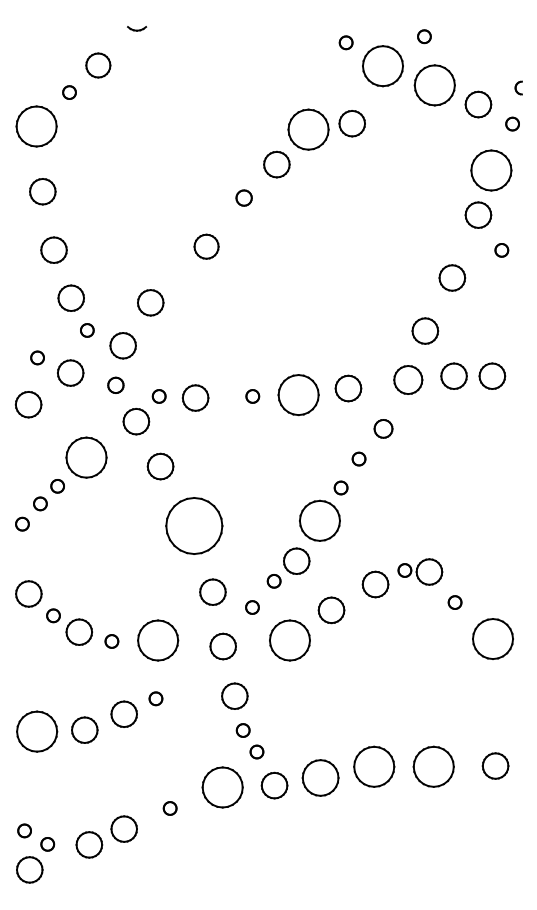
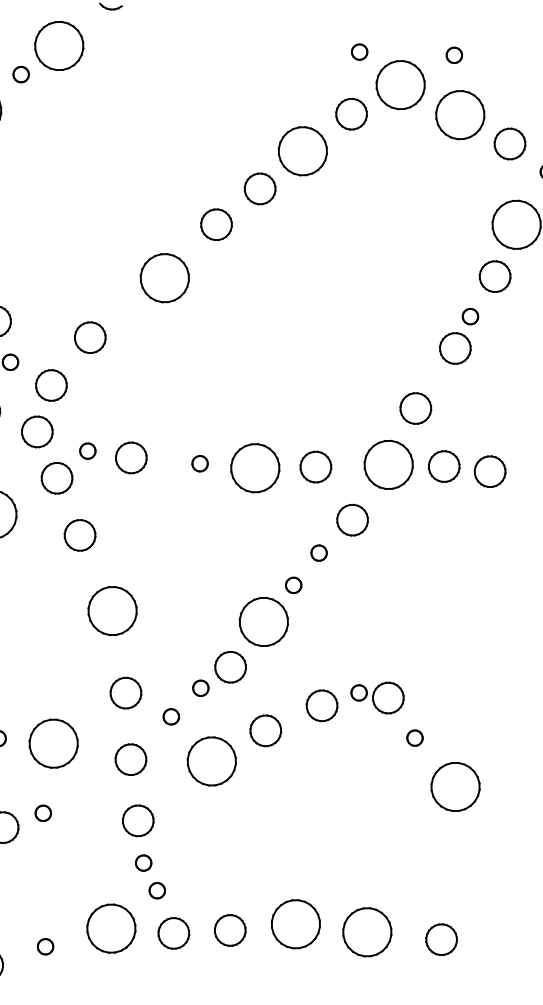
part: (98, 65) -> (59, 46), size x1.67
part: (351, 123) -> (350, 113), moved
part: (243, 197) -> (215, 223), size x1.67
part: (206, 246) -> (164, 277), size x1.67
part: (501, 250) -> (470, 316), moved
part: (408, 379) -> (389, 464), size x1.43
part: (115, 385) -> (36, 432), size x1.67
part: (383, 428) -> (352, 519), size x1.43
part: (194, 525) -> (112, 610), size x0.71
part: (320, 777) -> (230, 929), size x0.71

